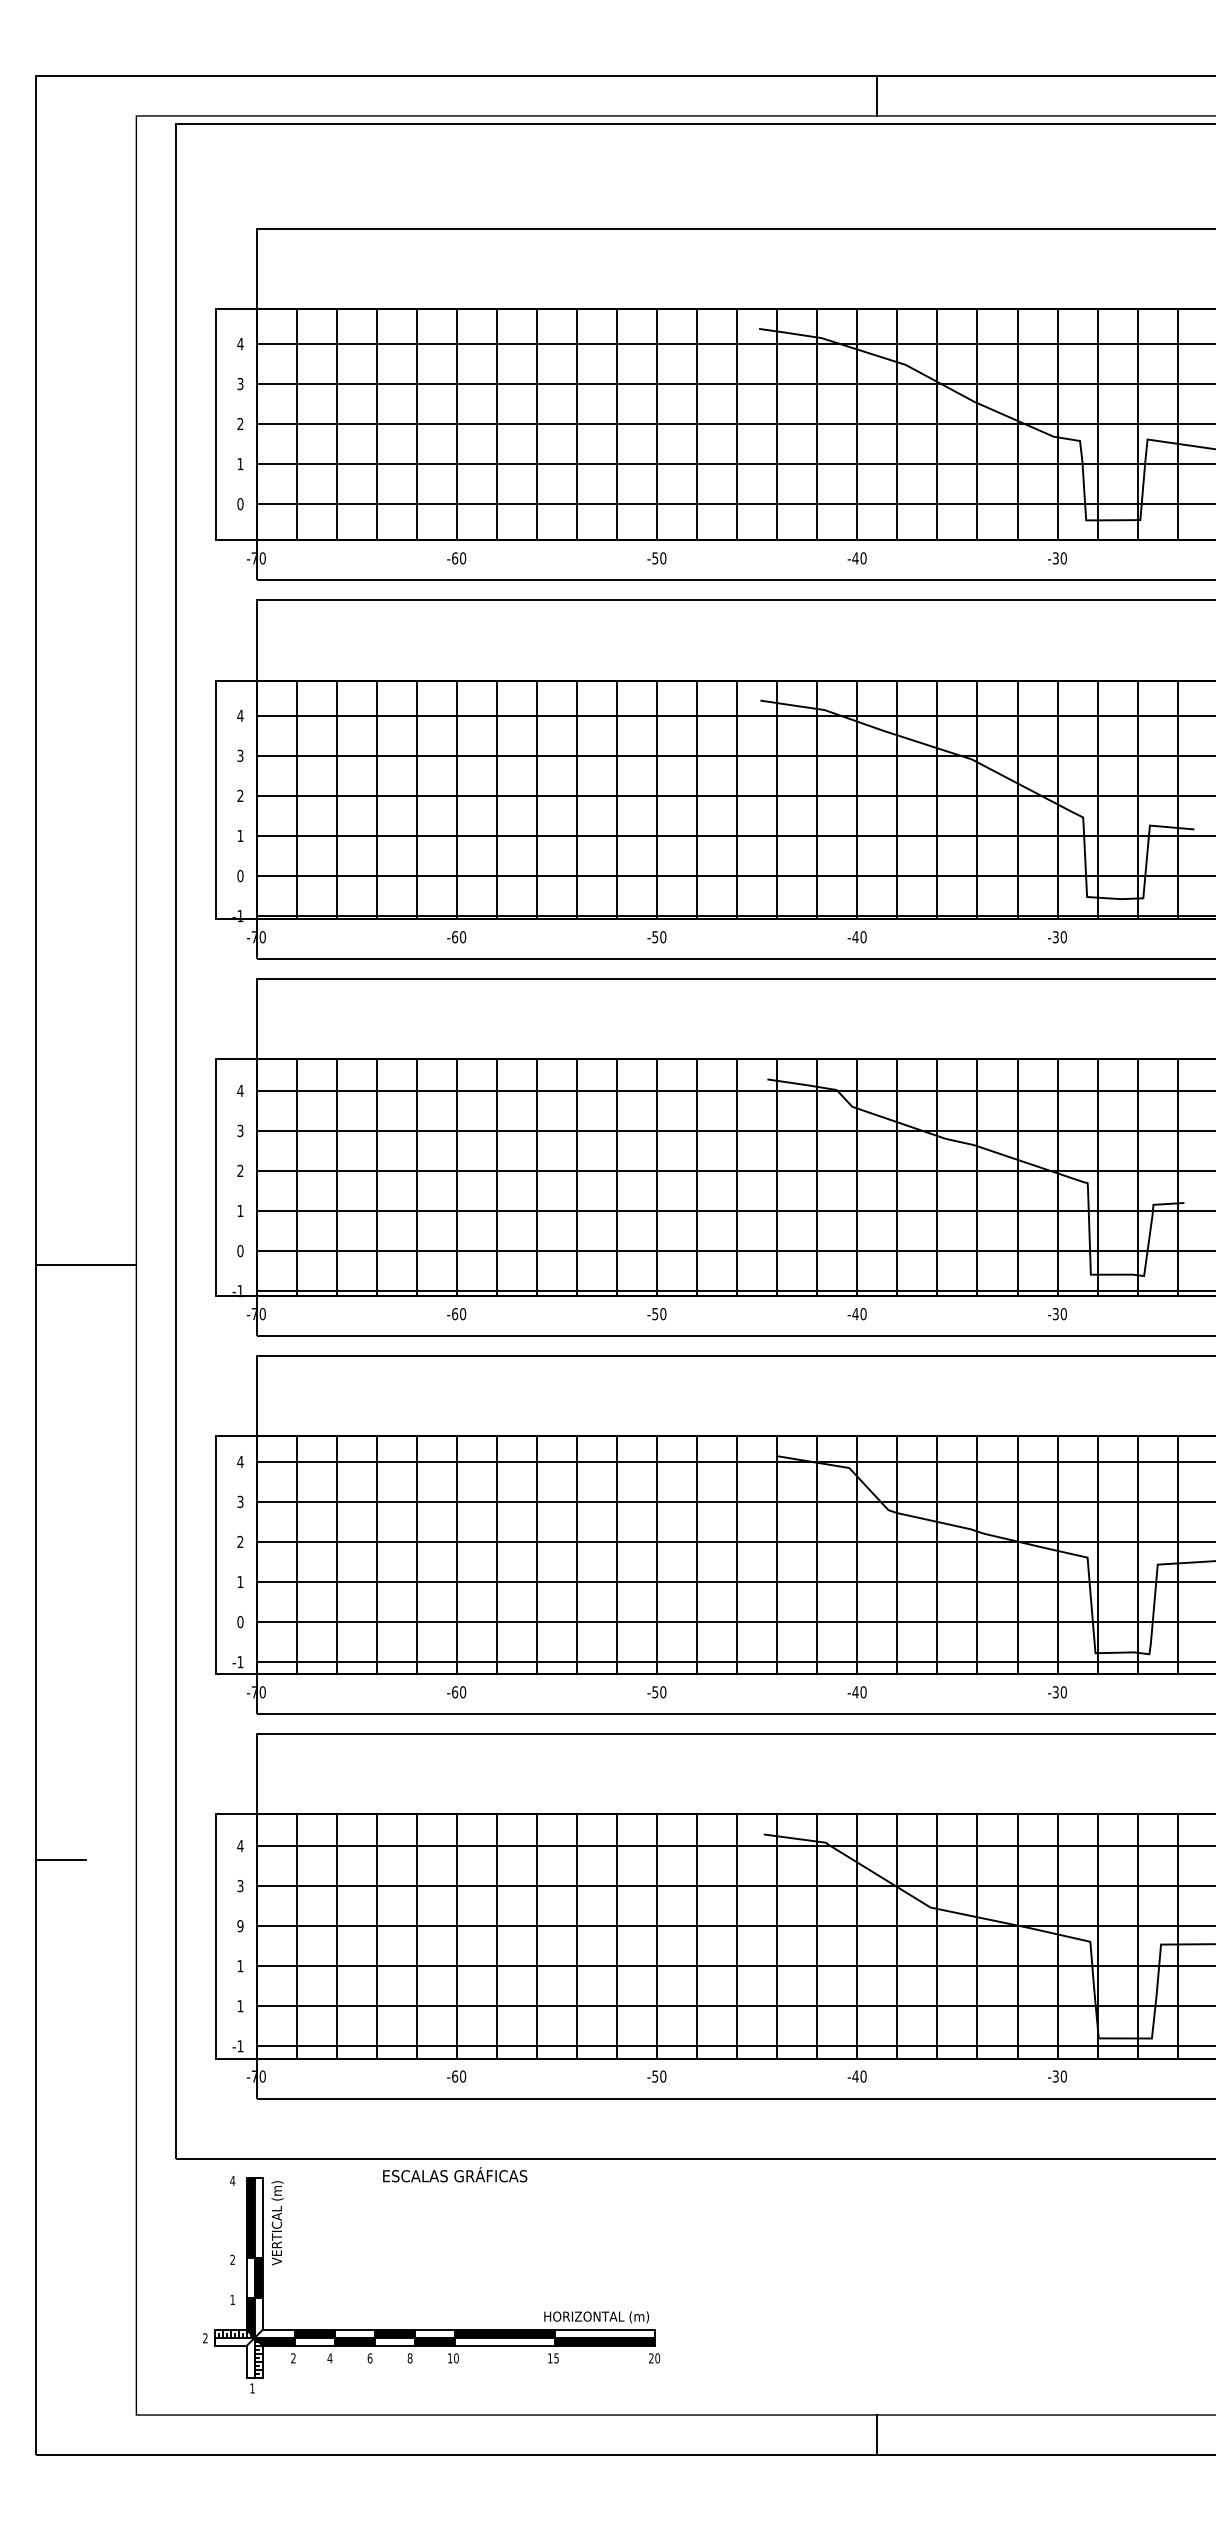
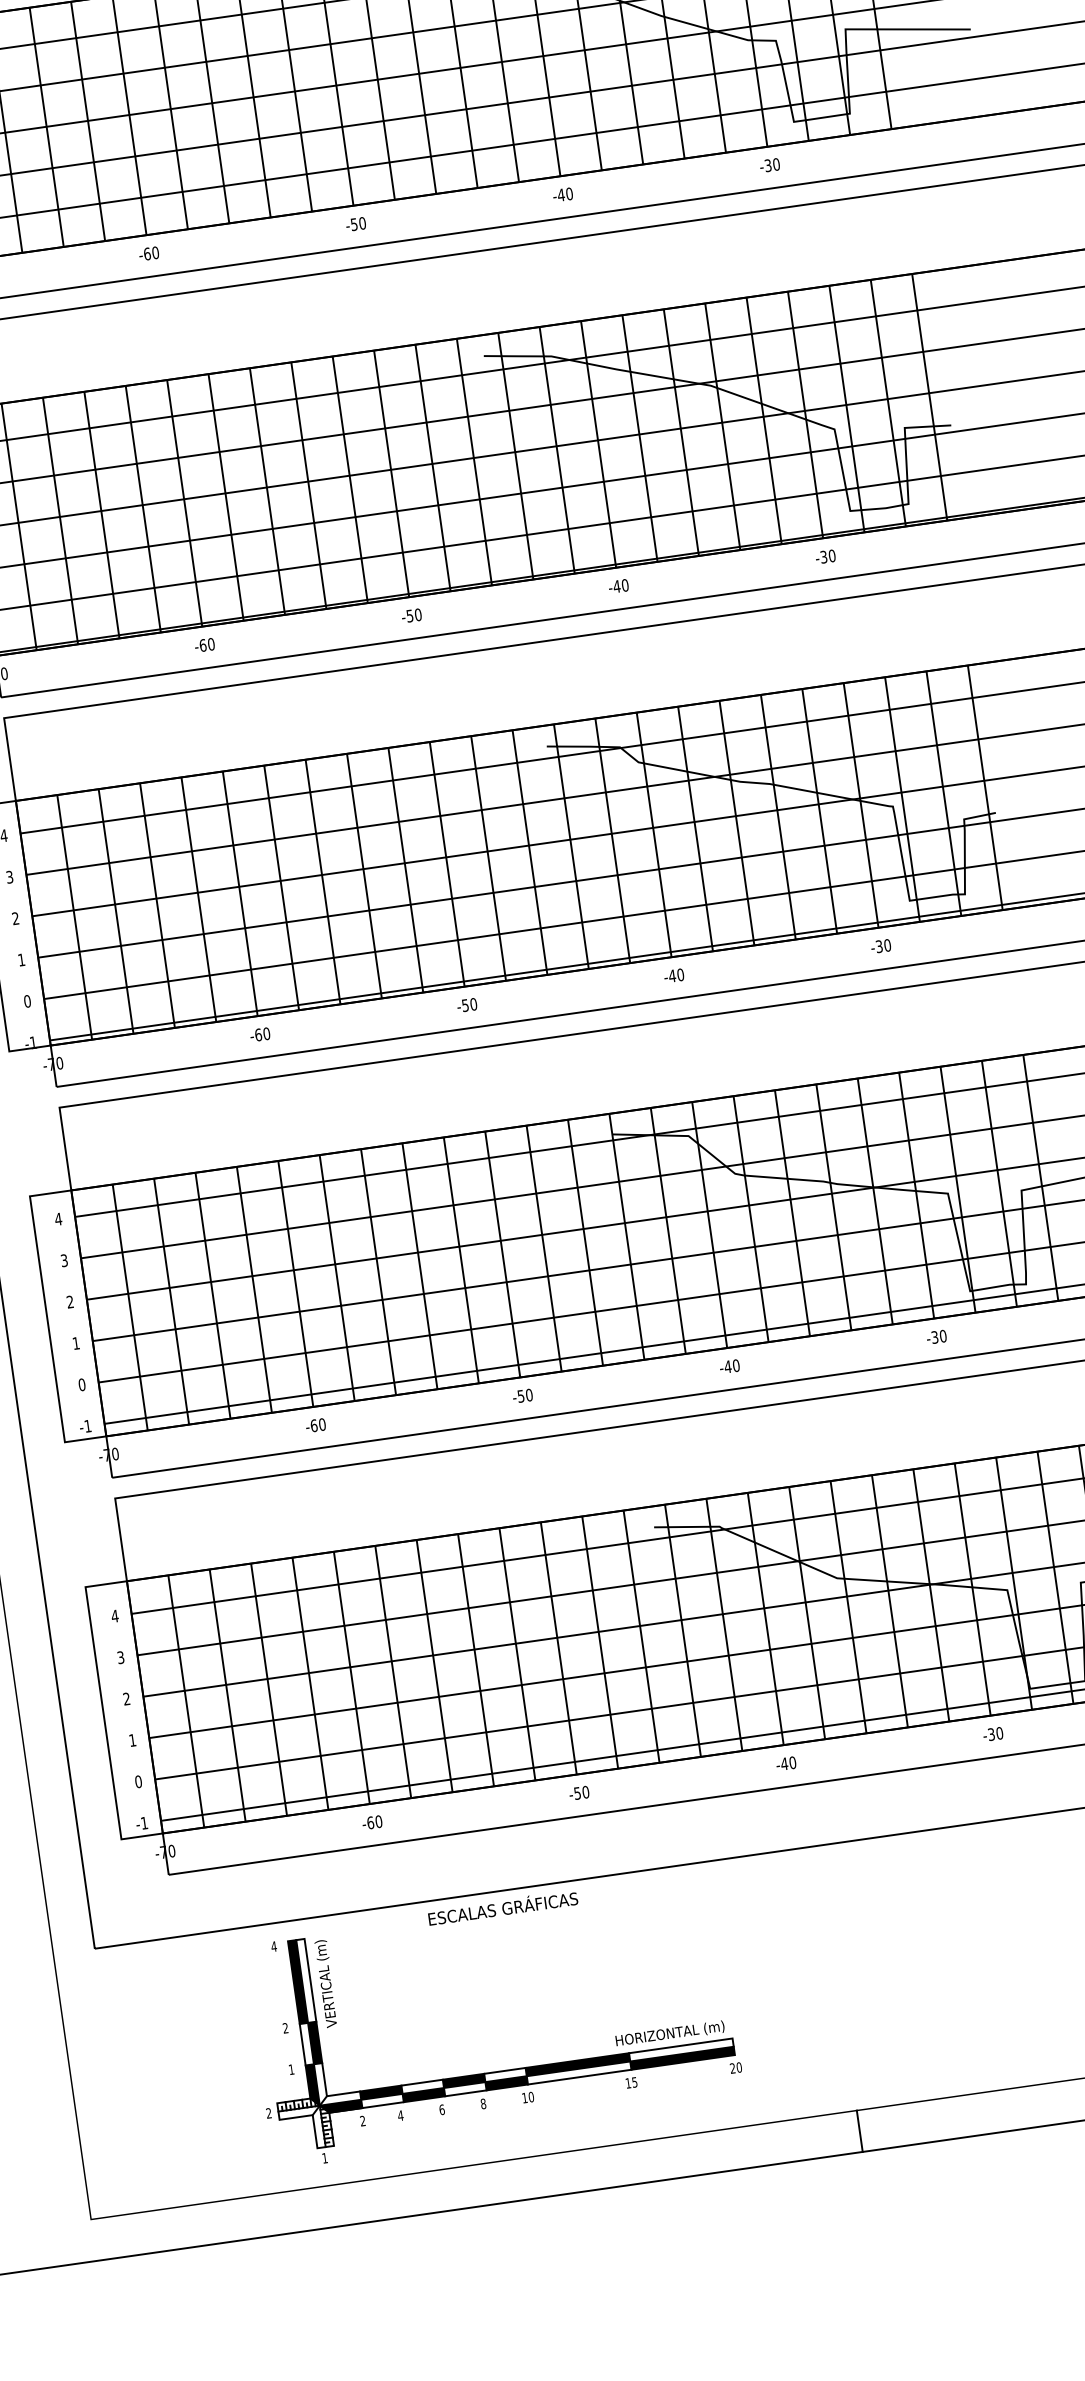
text: (240, 1926) -> (126, 1699), 9 -> 2
text: (240, 2006) -> (138, 1782), 1 -> 0
part: (431, 2329) -> (501, 2070), moved

